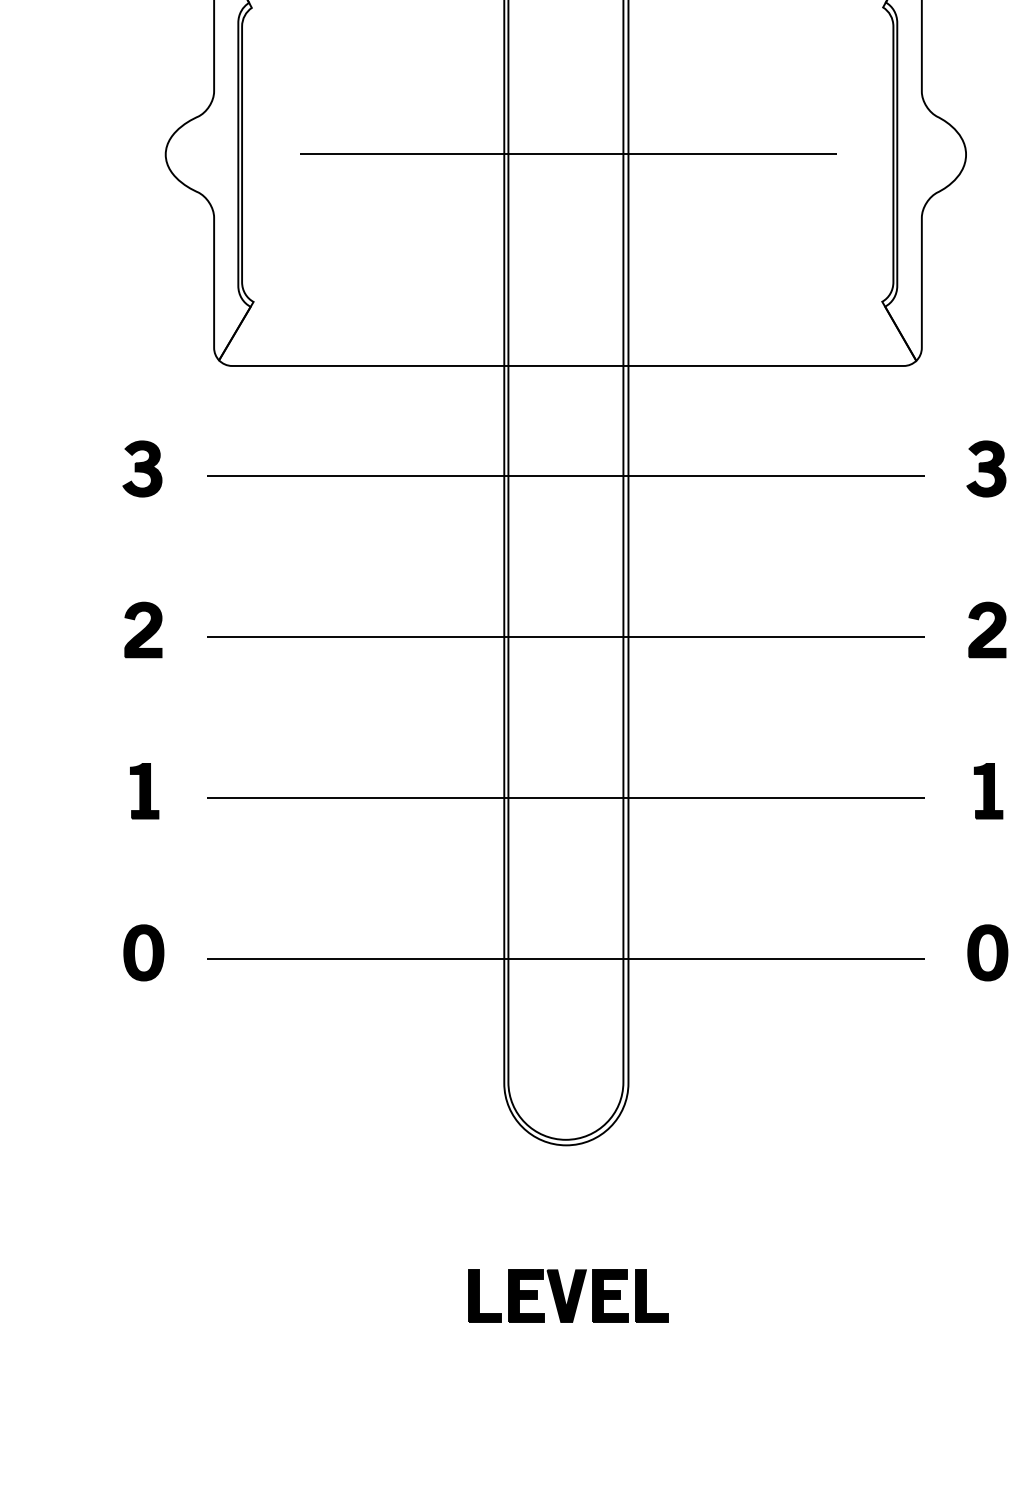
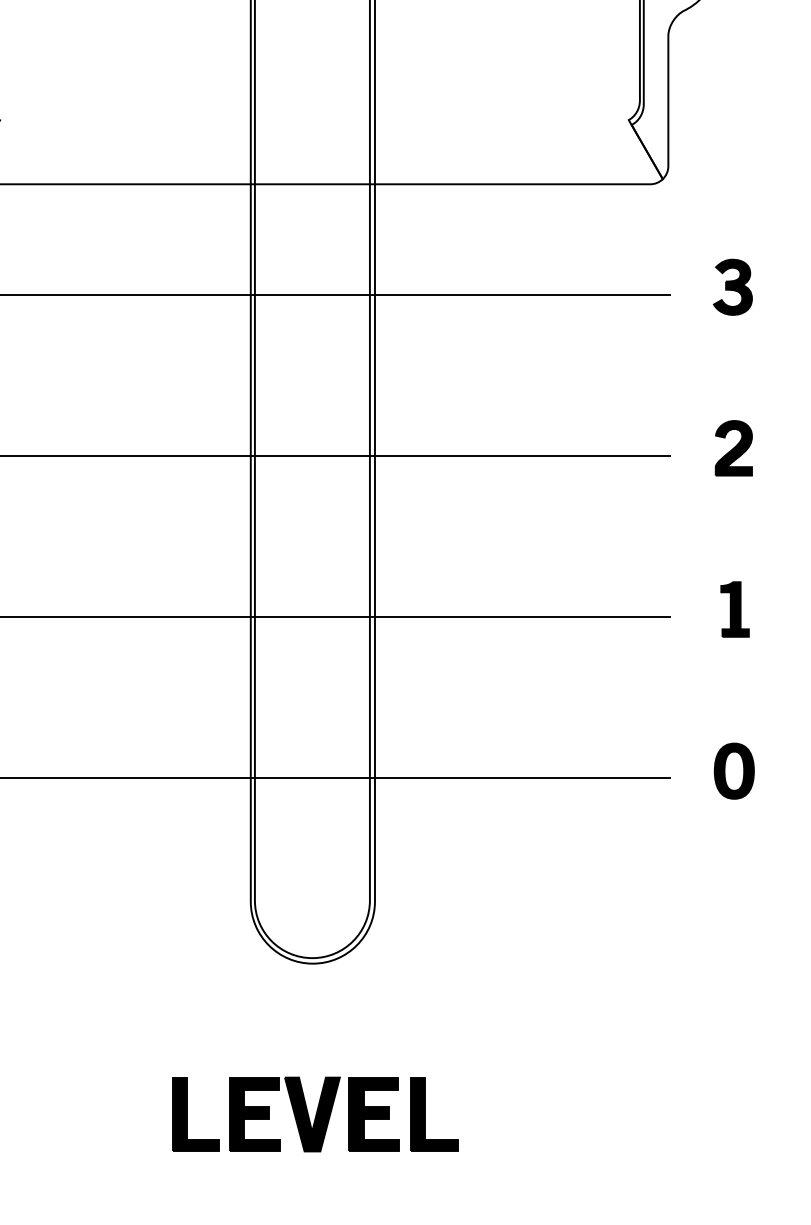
part: (568, 1295) -> (315, 1113), size x1.43

